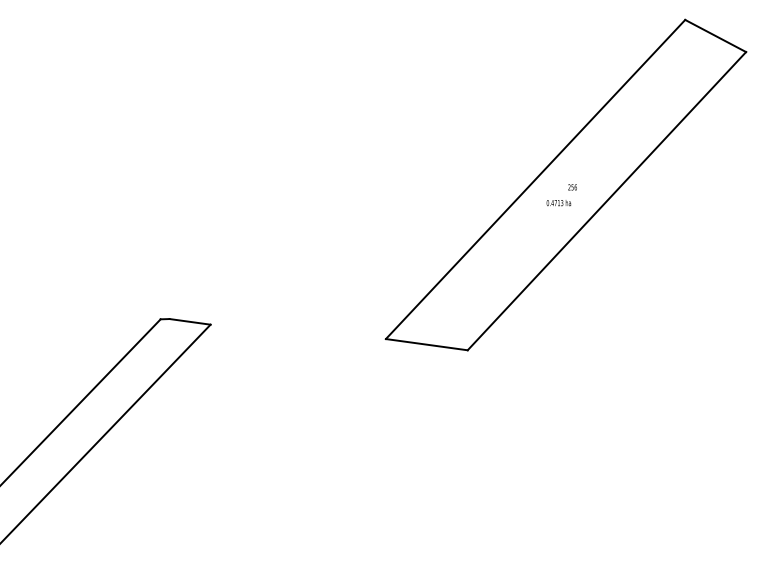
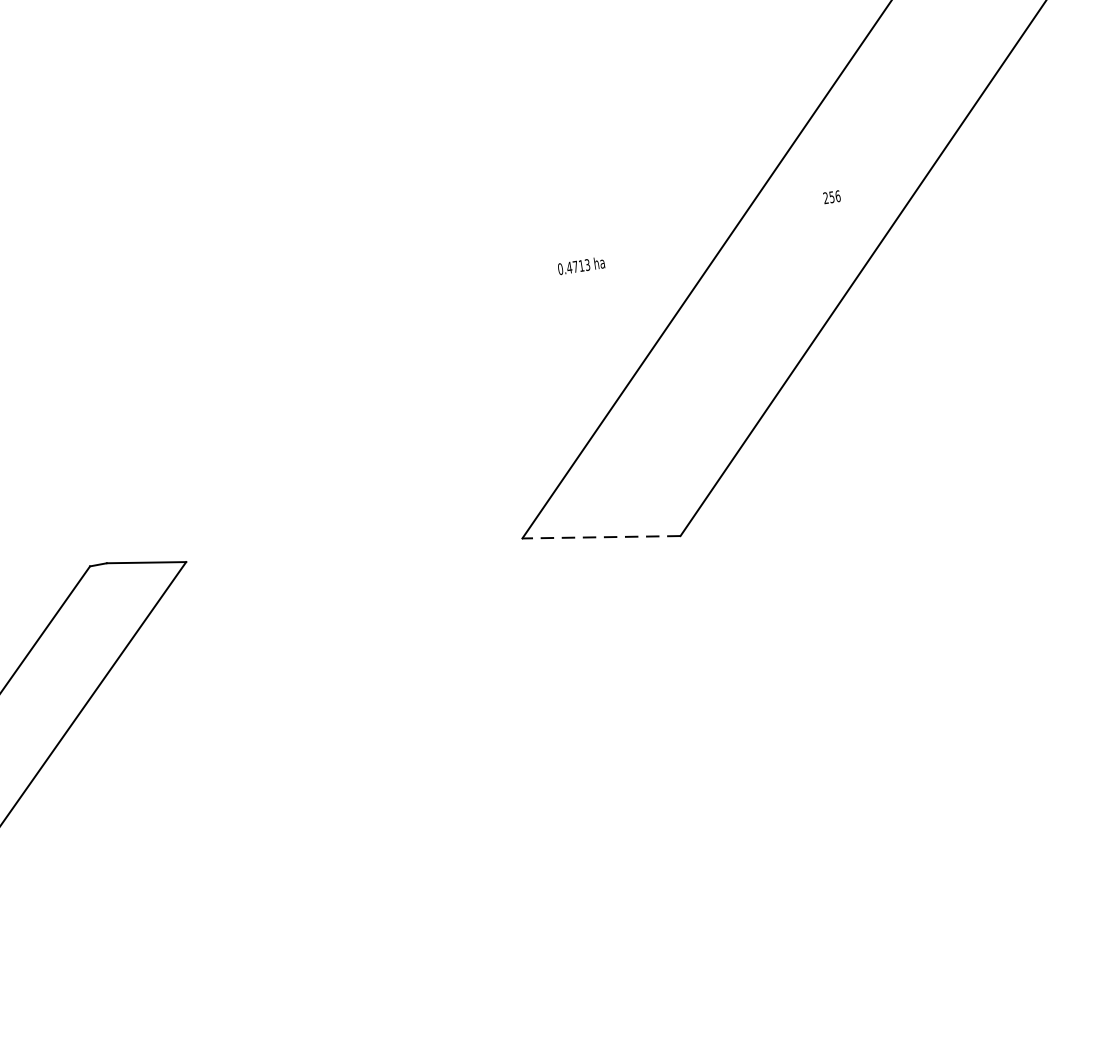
text: (558, 203) -> (580, 266), moved
line: (426, 344) -> (600, 537), solid -> dashed

